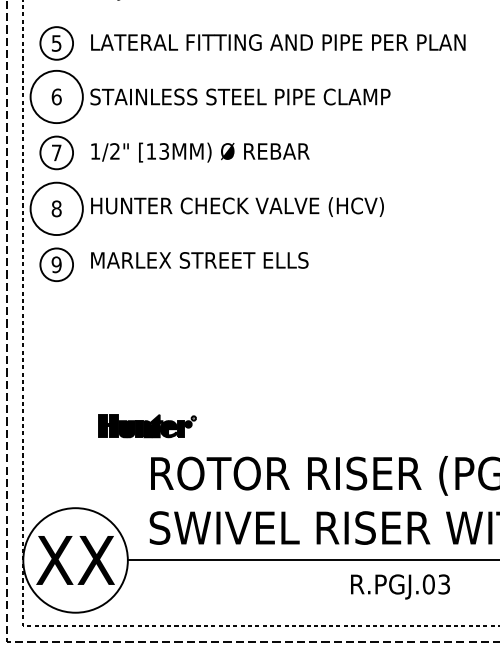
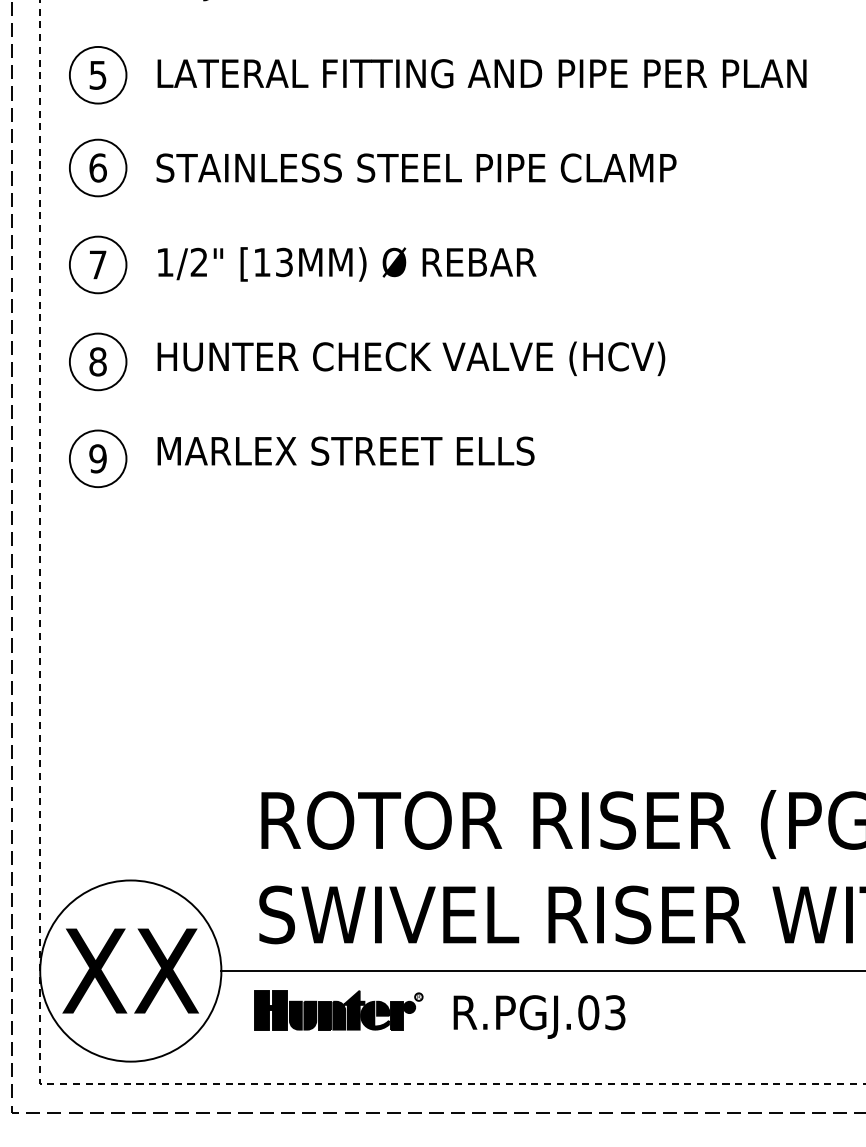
circle: (56, 96) -> (97, 167), size x0.62
circle: (56, 208) -> (97, 361), size x0.62
part: (147, 426) -> (338, 1011), moved
text: (400, 586) -> (539, 1016), moved

